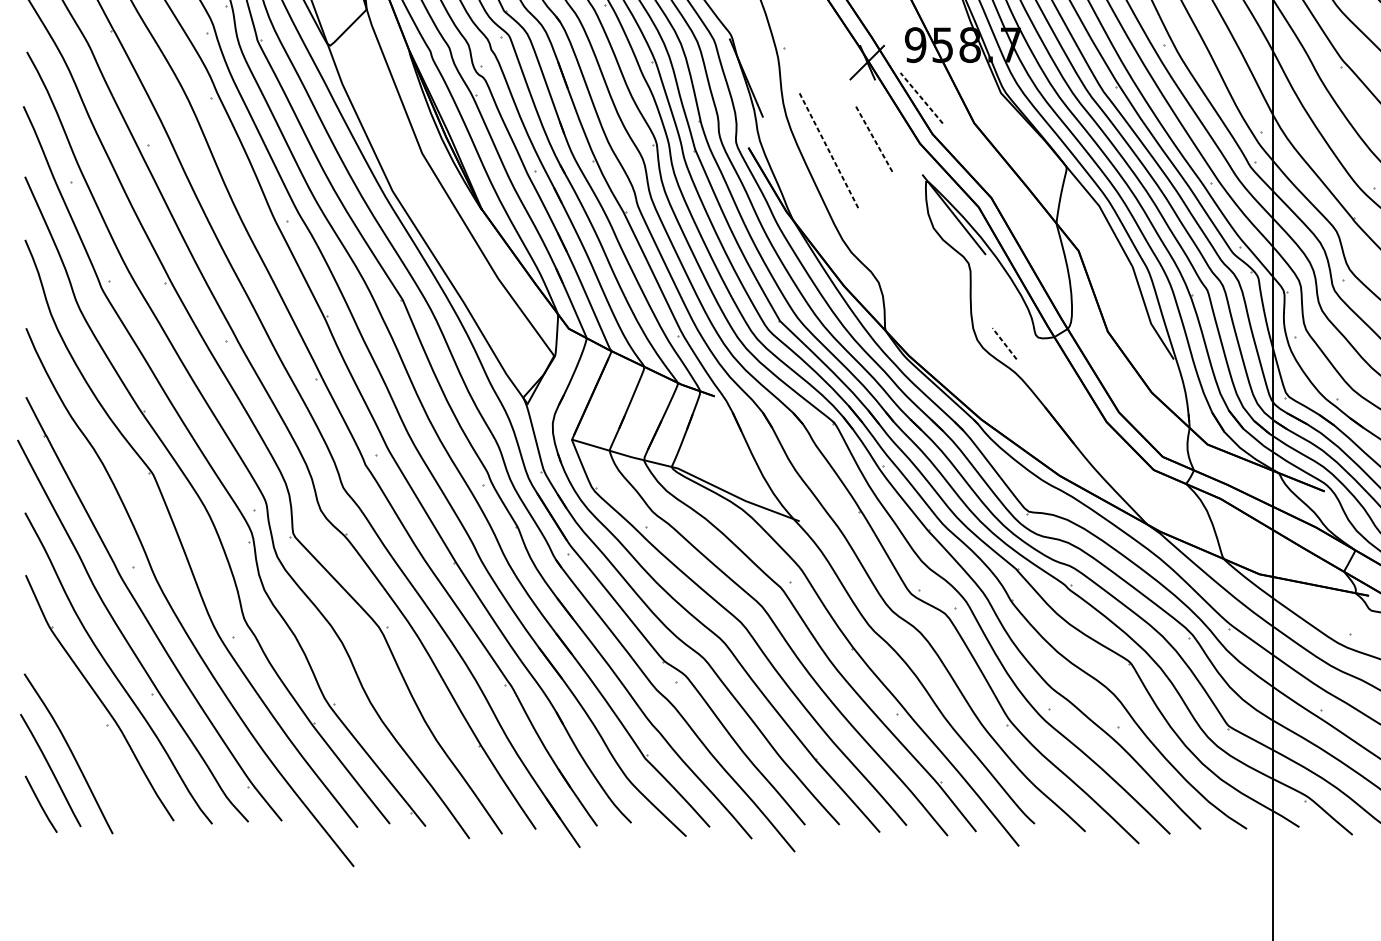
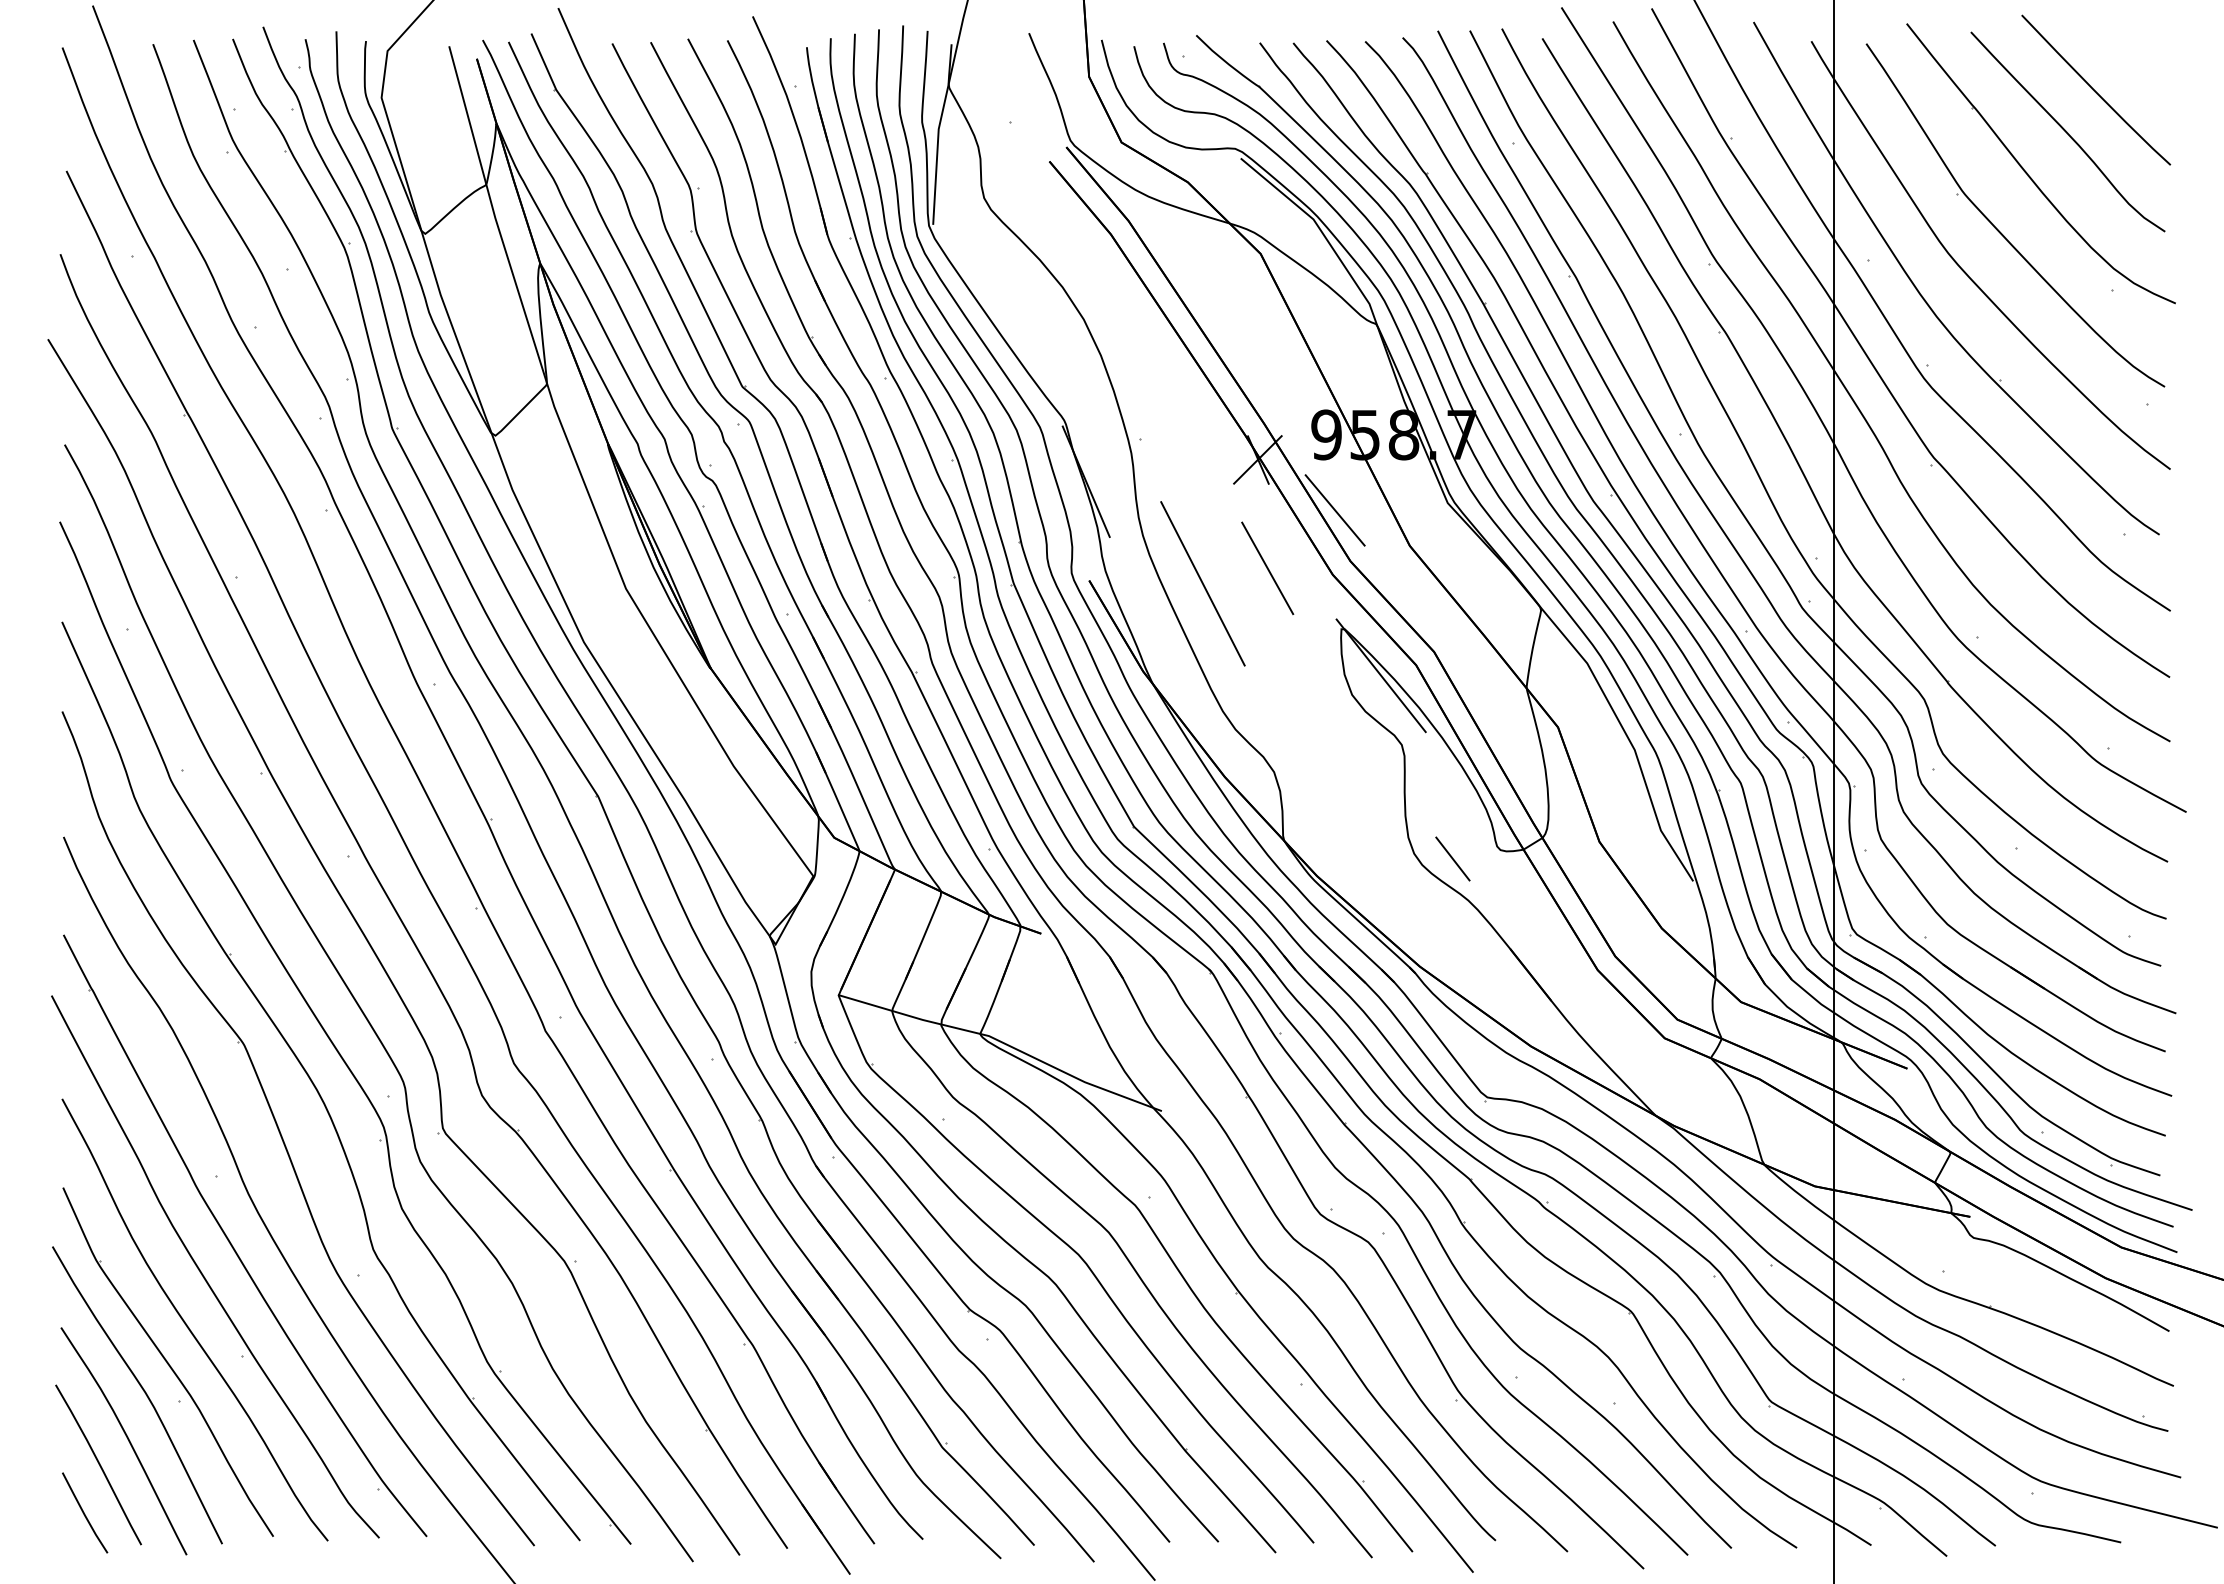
line: (921, 98) -> (1335, 510), dashed -> solid
line: (874, 138) -> (1267, 567), dashed -> solid
line: (828, 149) -> (1202, 583), dashed -> solid
line: (1004, 343) -> (1452, 858), dashed -> solid
curve: (81, 718) -> (142, 1390), added

